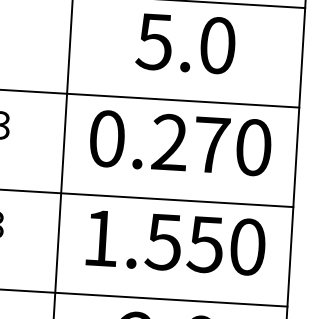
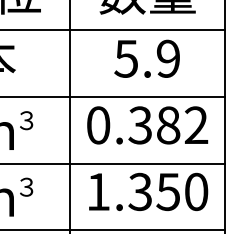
text: (217, 45) -> (168, 58), 5.0 -> 5.9
text: (211, 145) -> (168, 125), 0.270 -> 0.382
text: (162, 241) -> (139, 191), 1.550 -> 1.350

